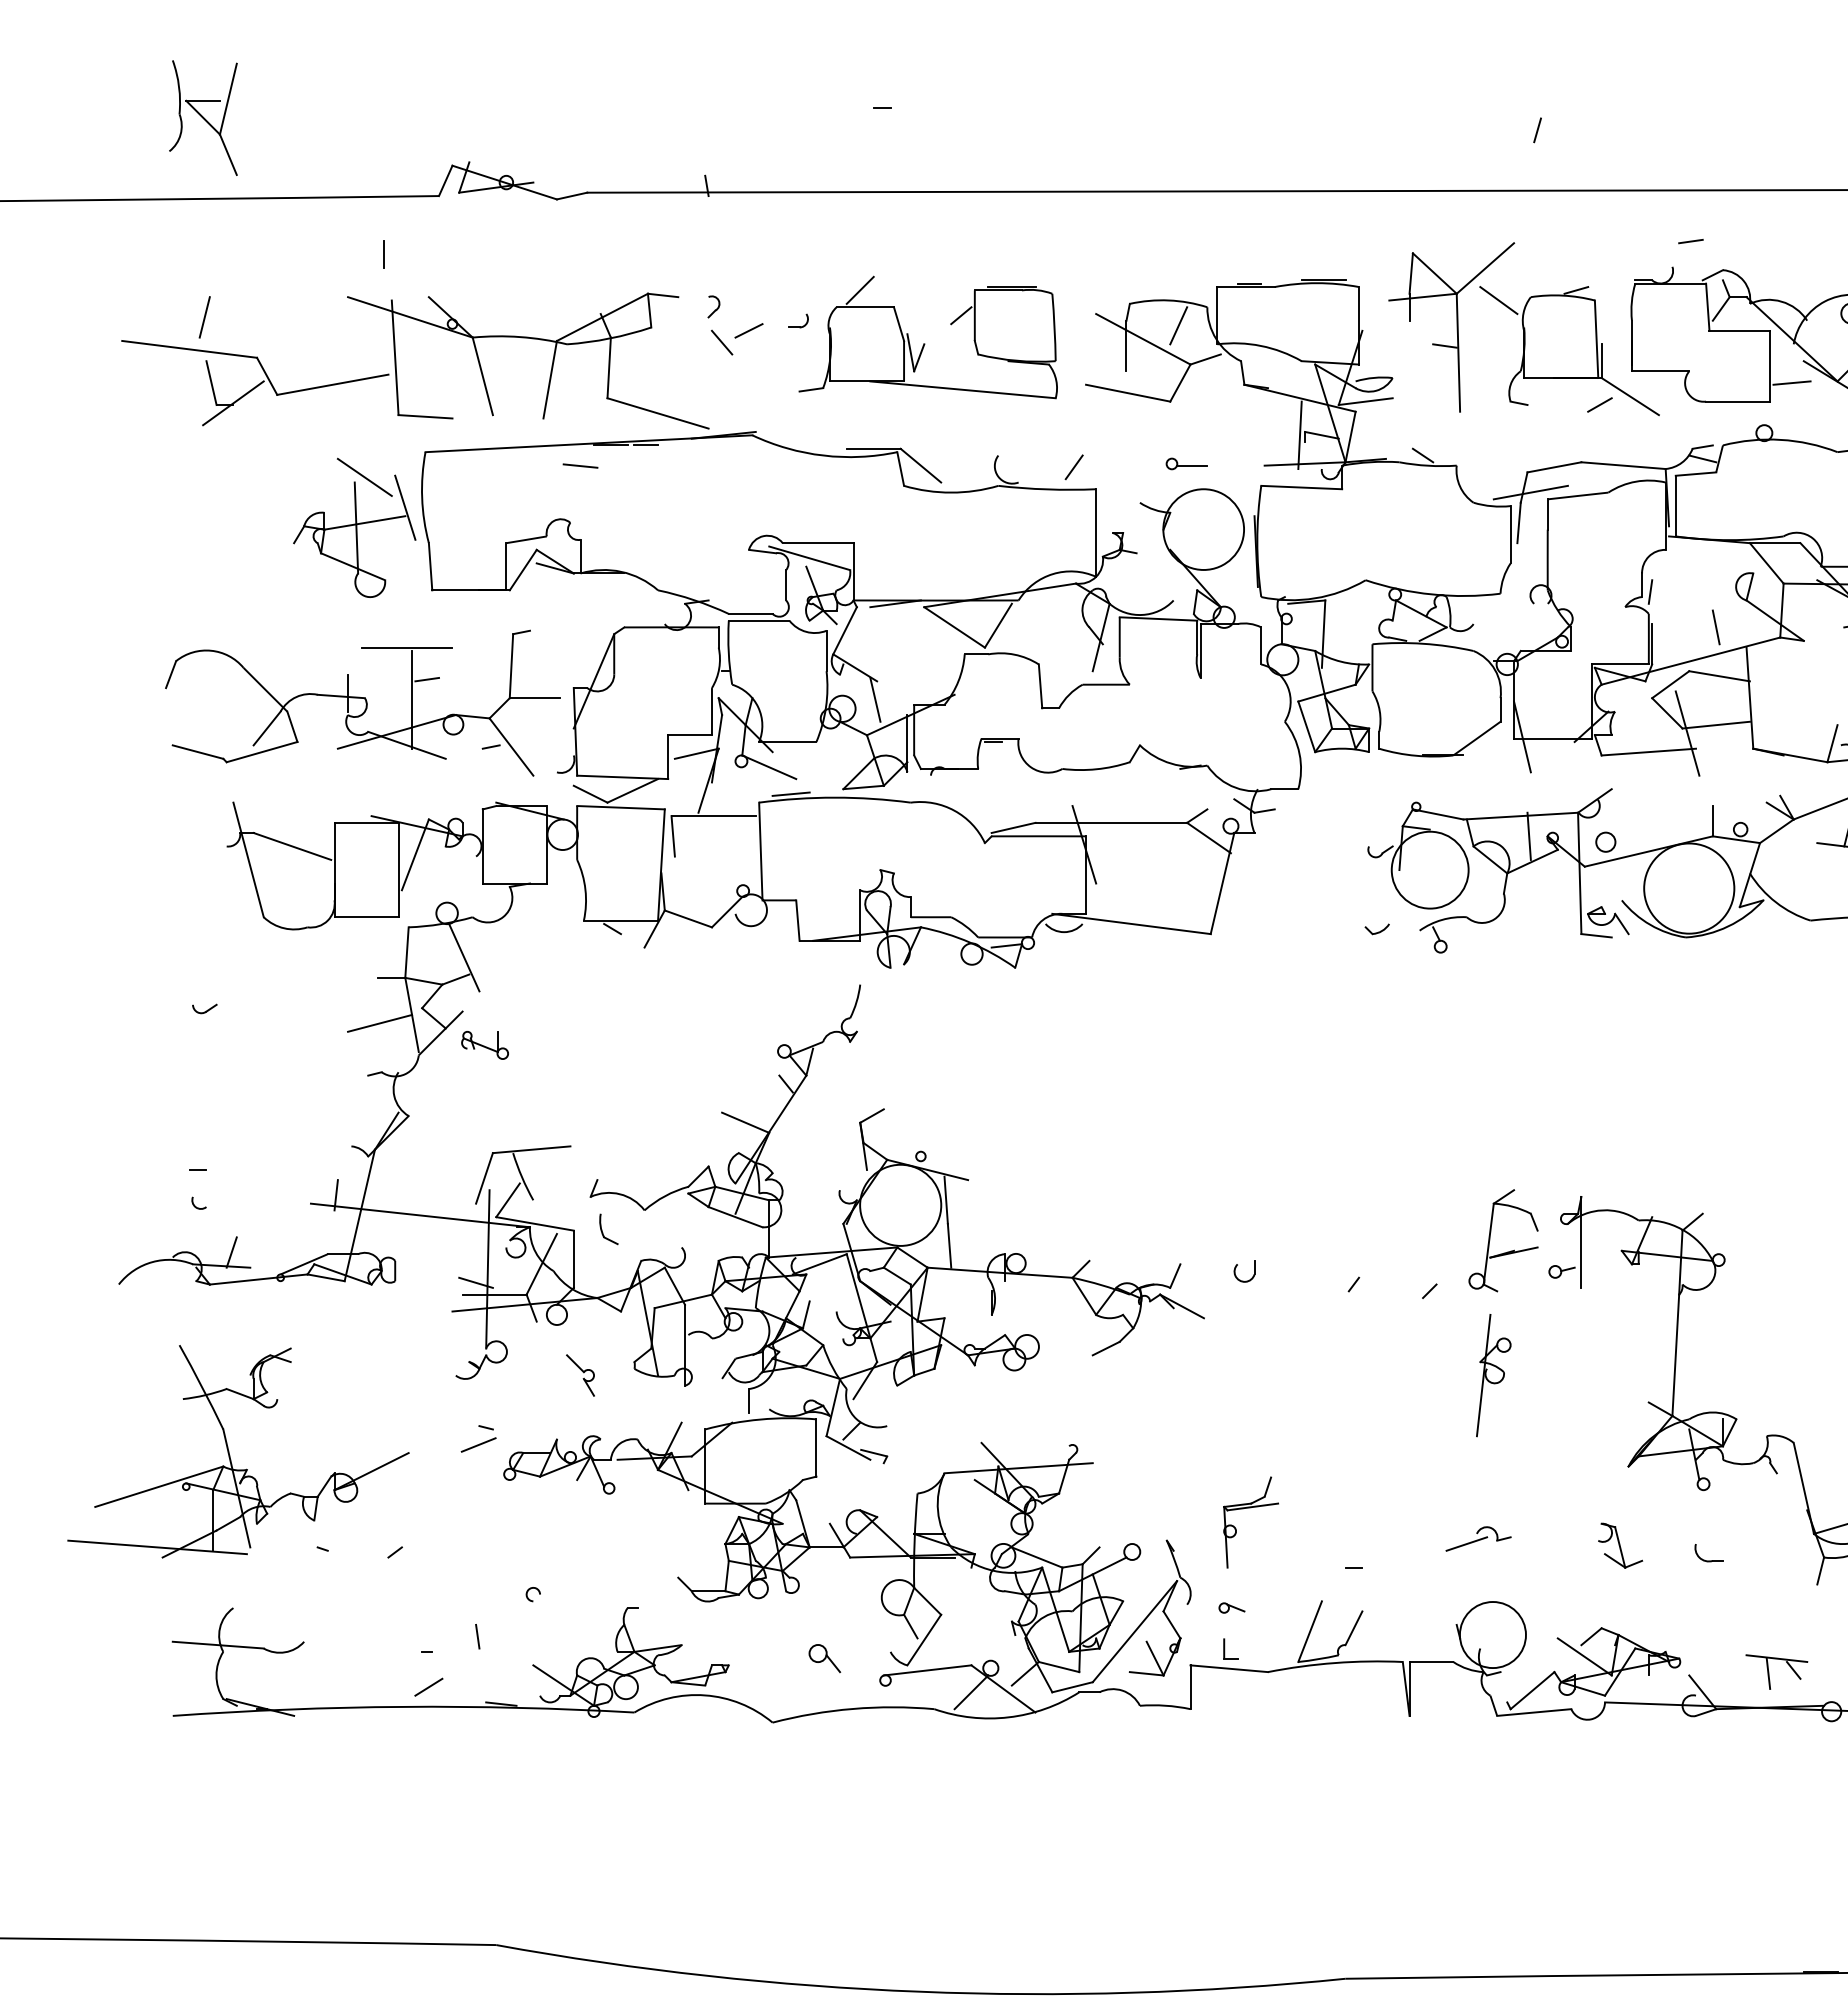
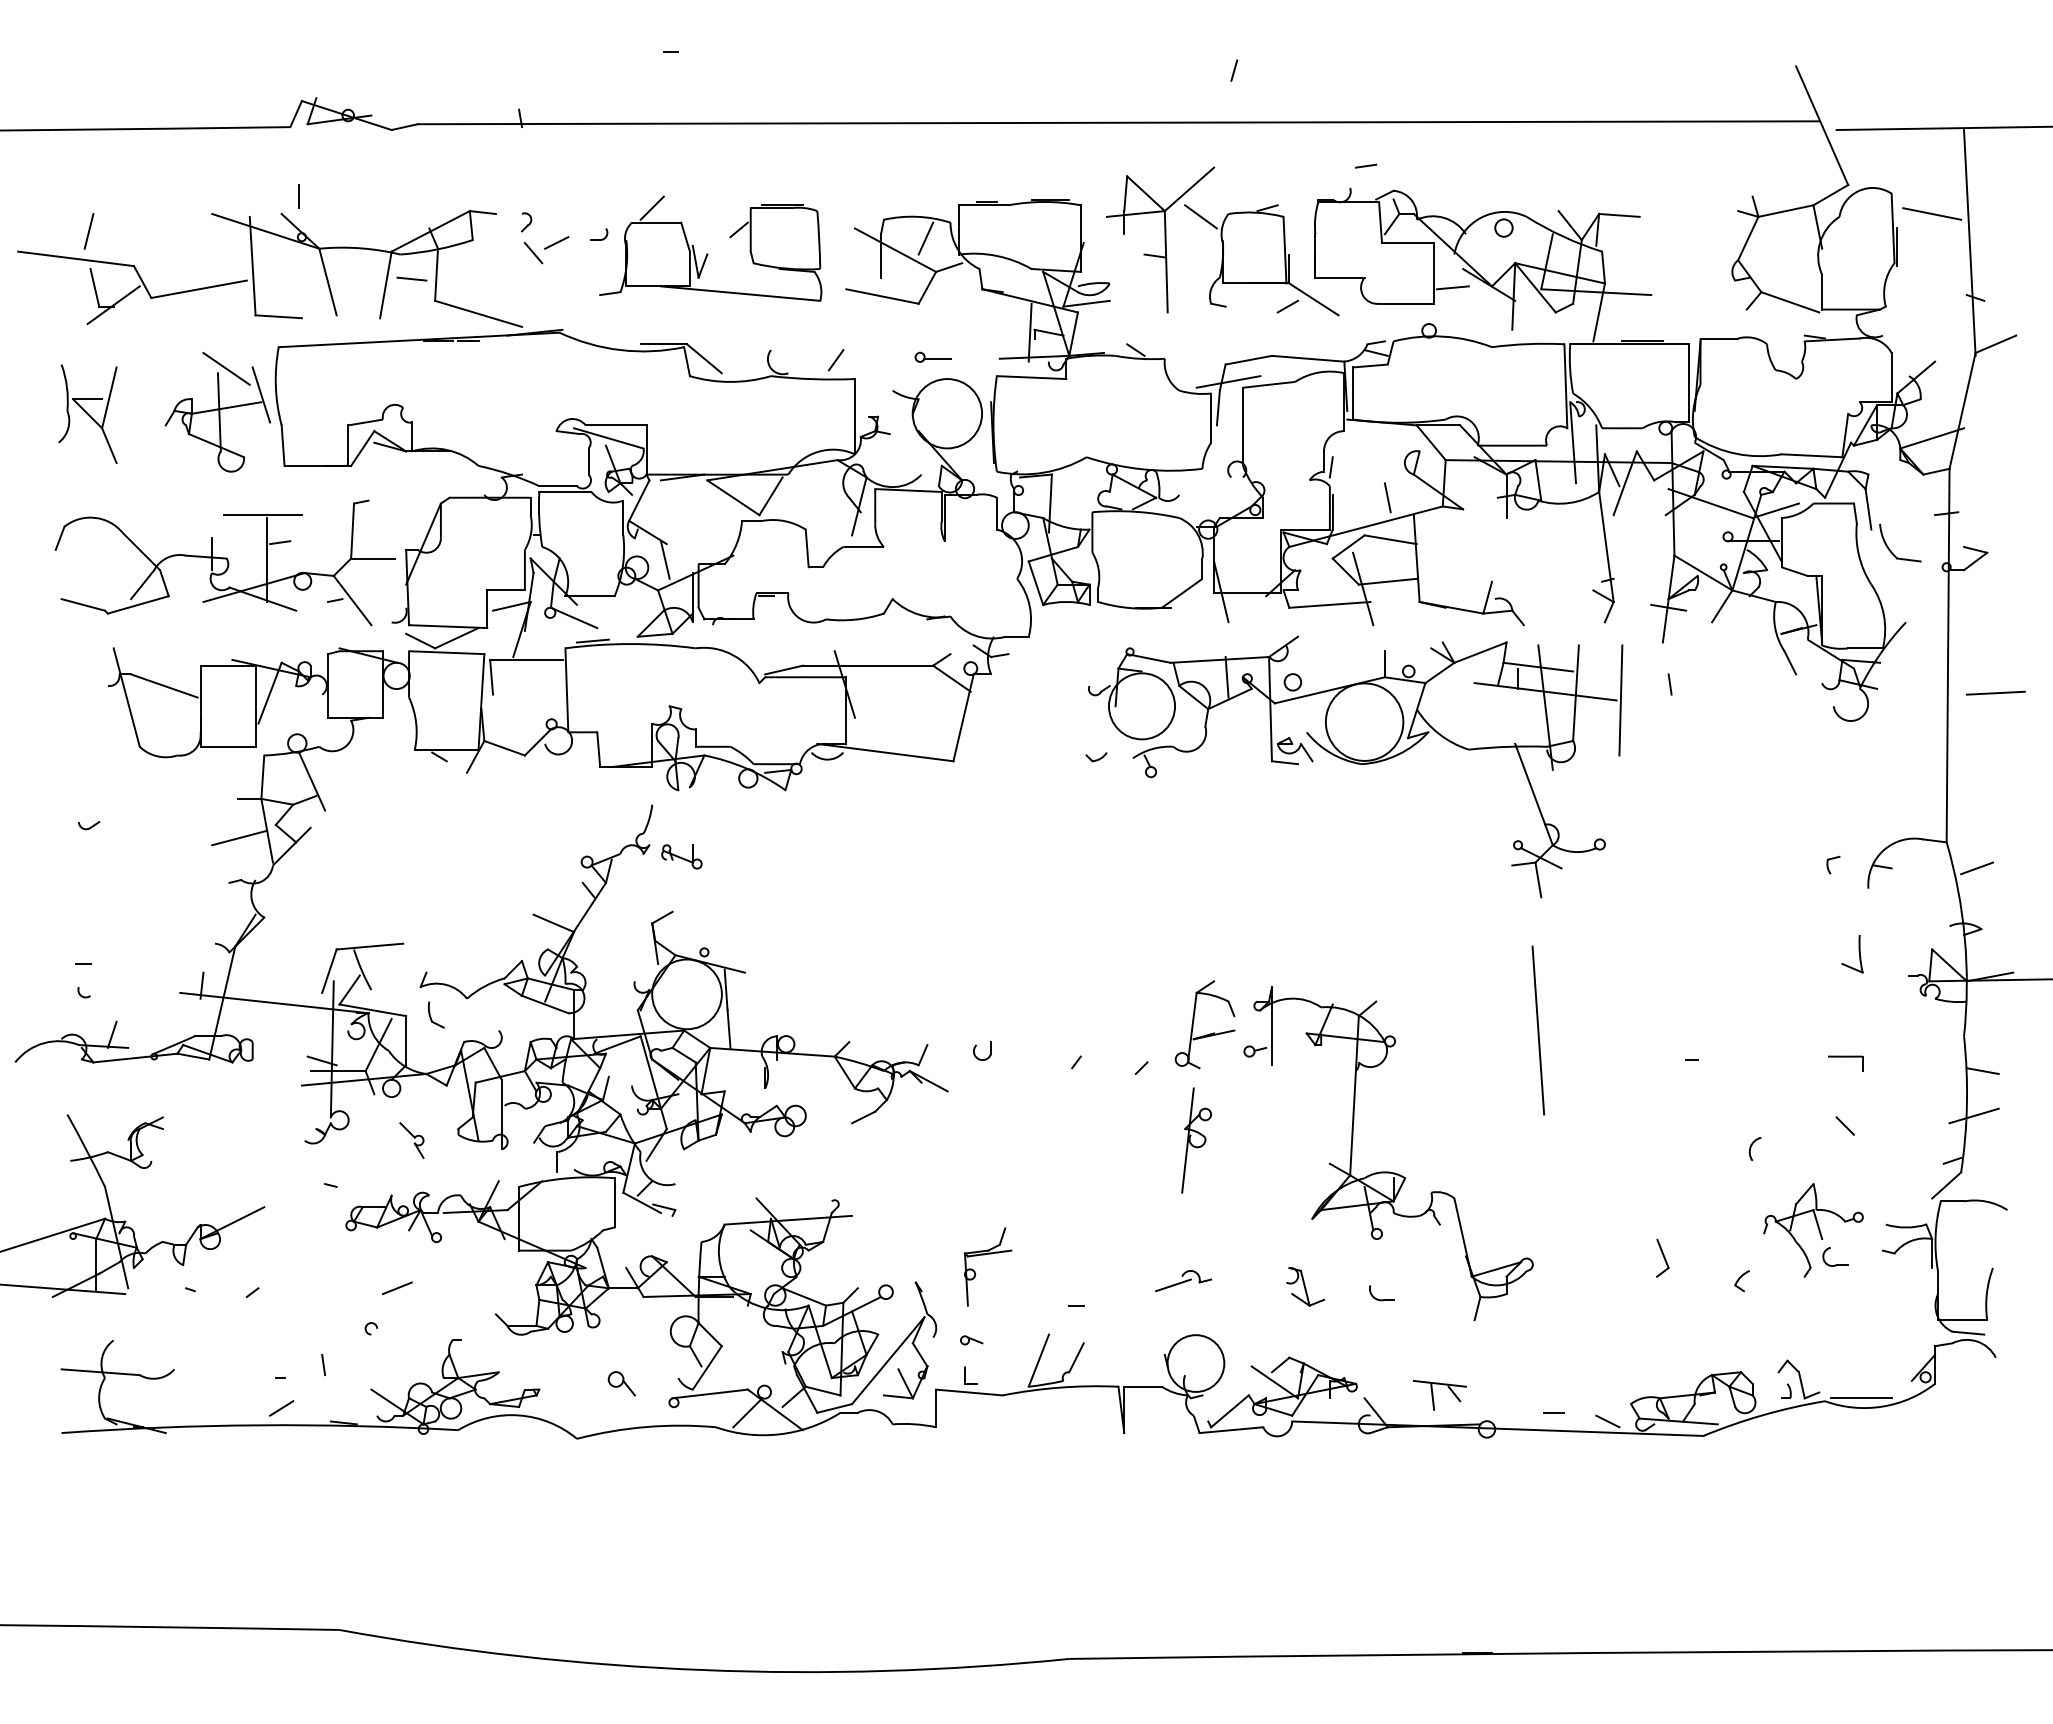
part: (202, 117) -> (87, 413), moved
line: (383, 254) -> (298, 196), moved
line: (580, 465) -> (411, 278), moved
part: (484, 1044) -> (681, 856), moved
line: (478, 1445) -> (397, 1288), moved

